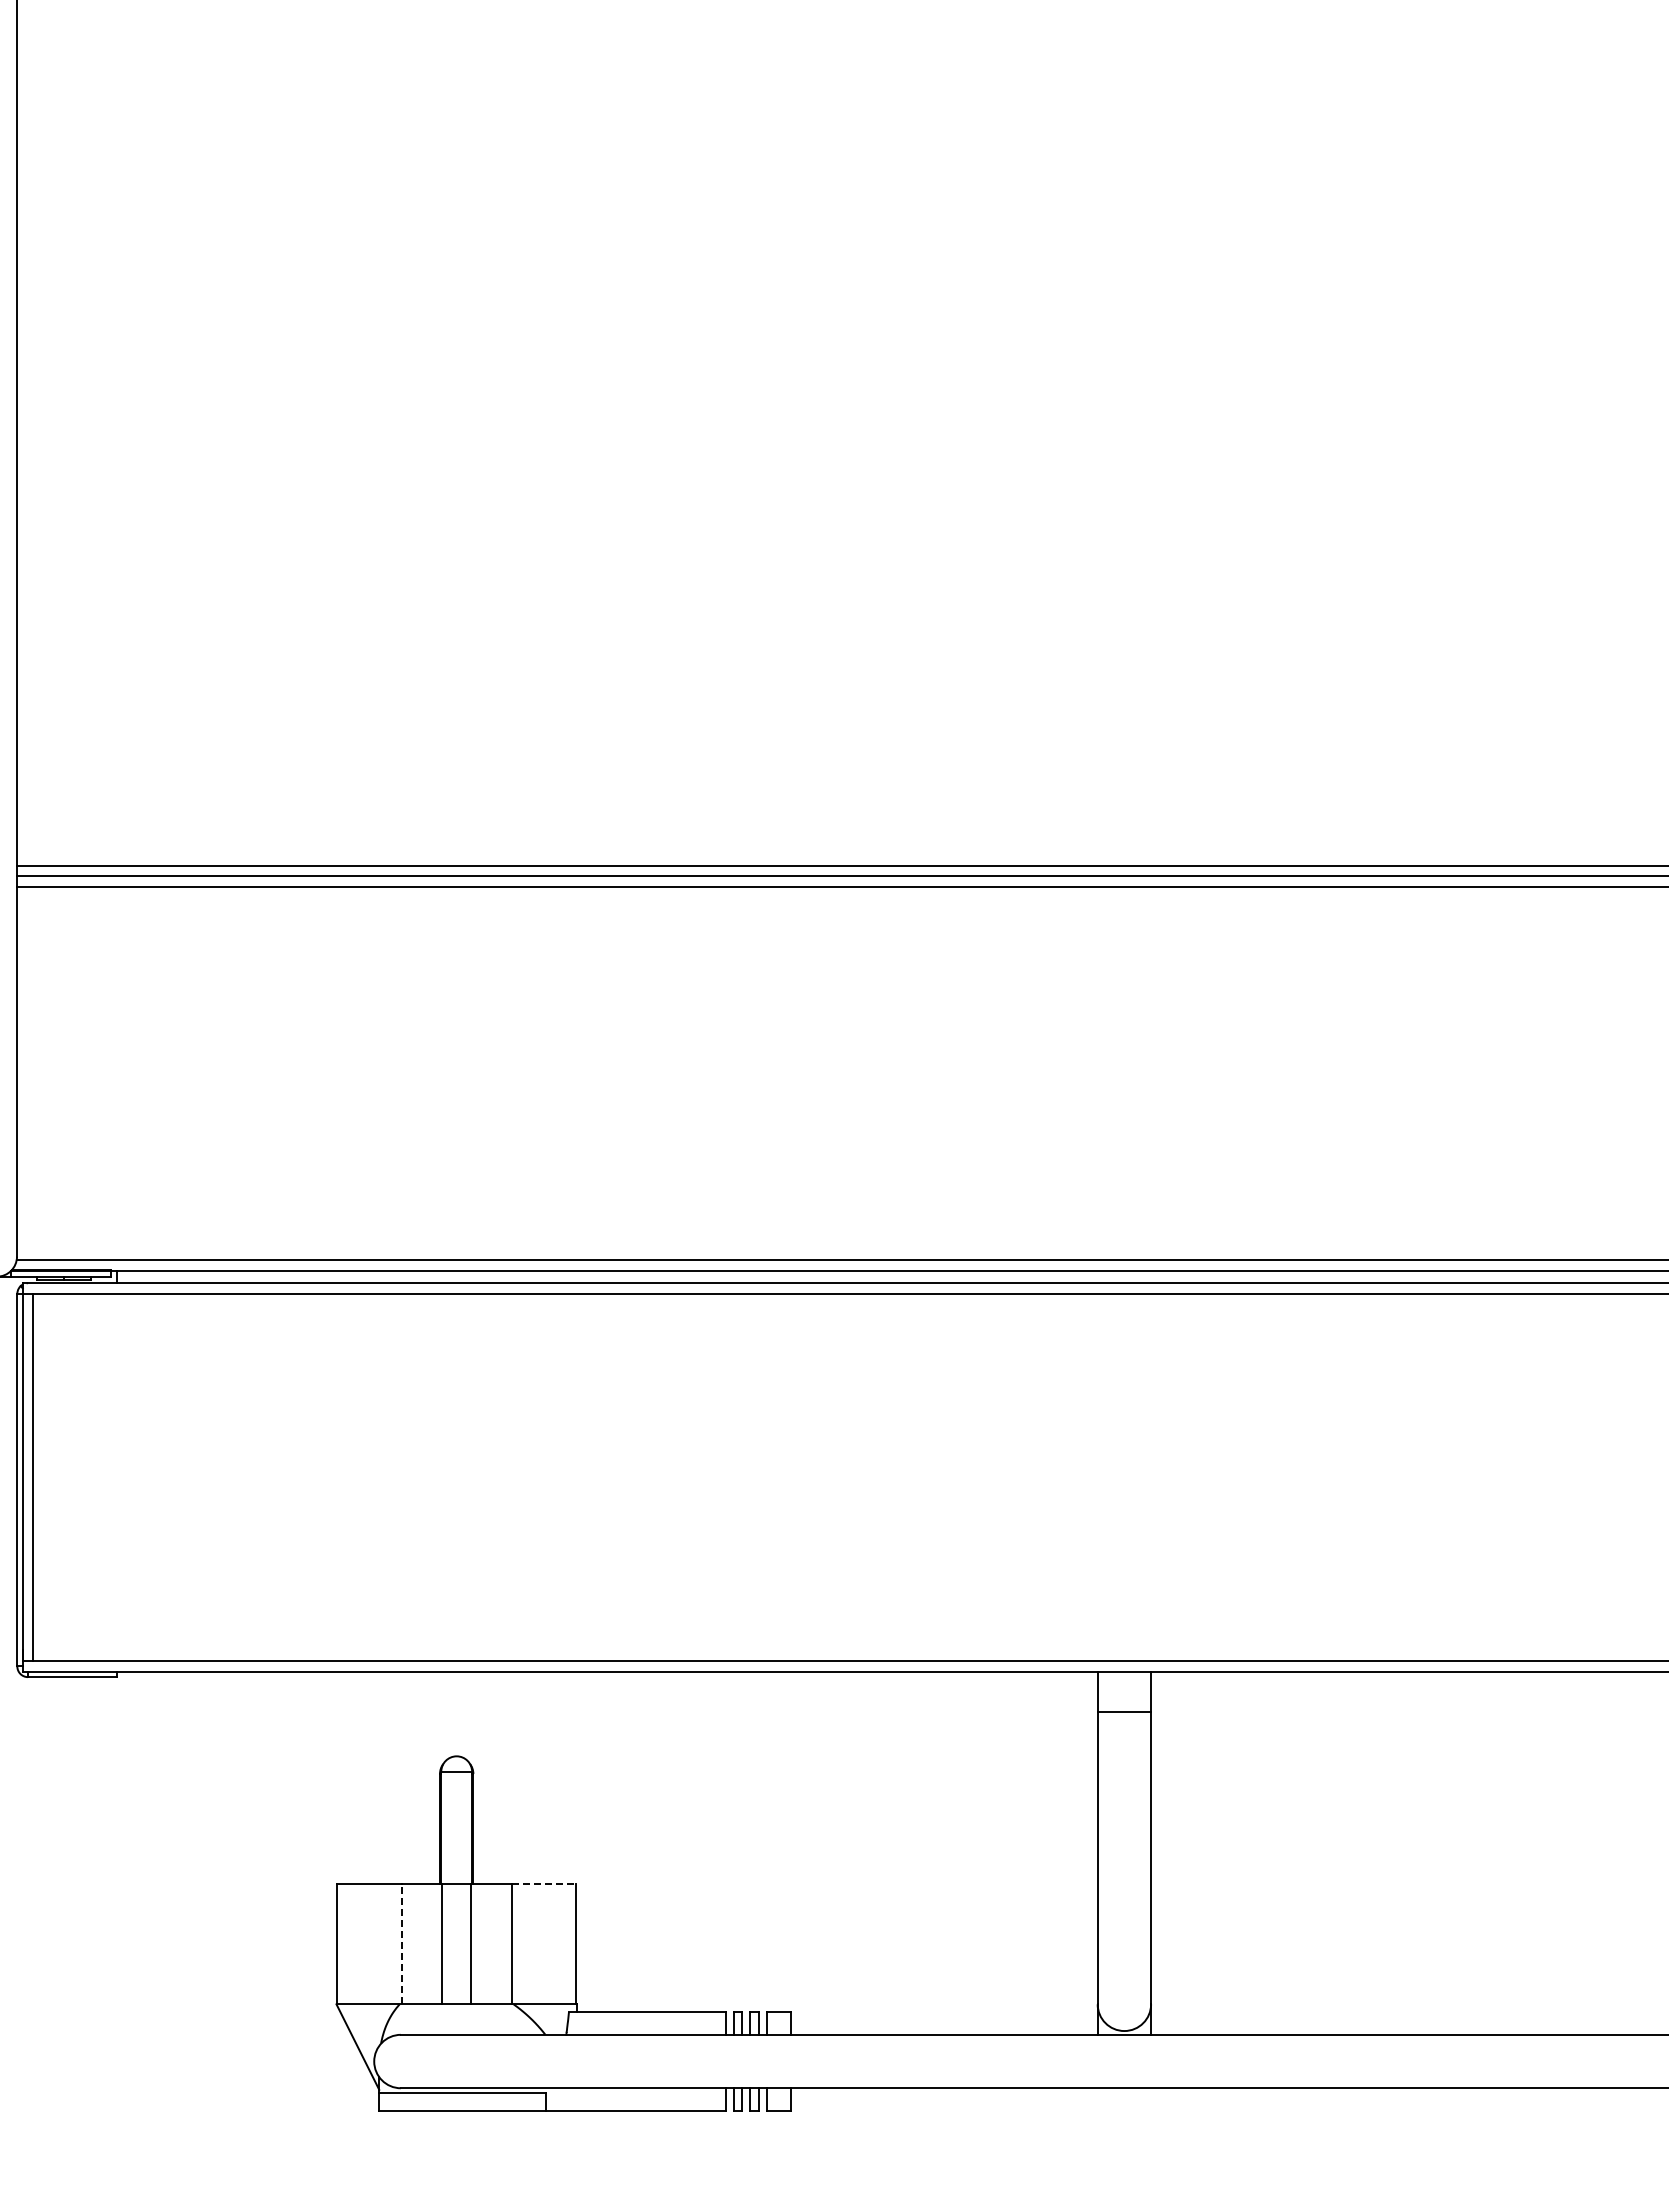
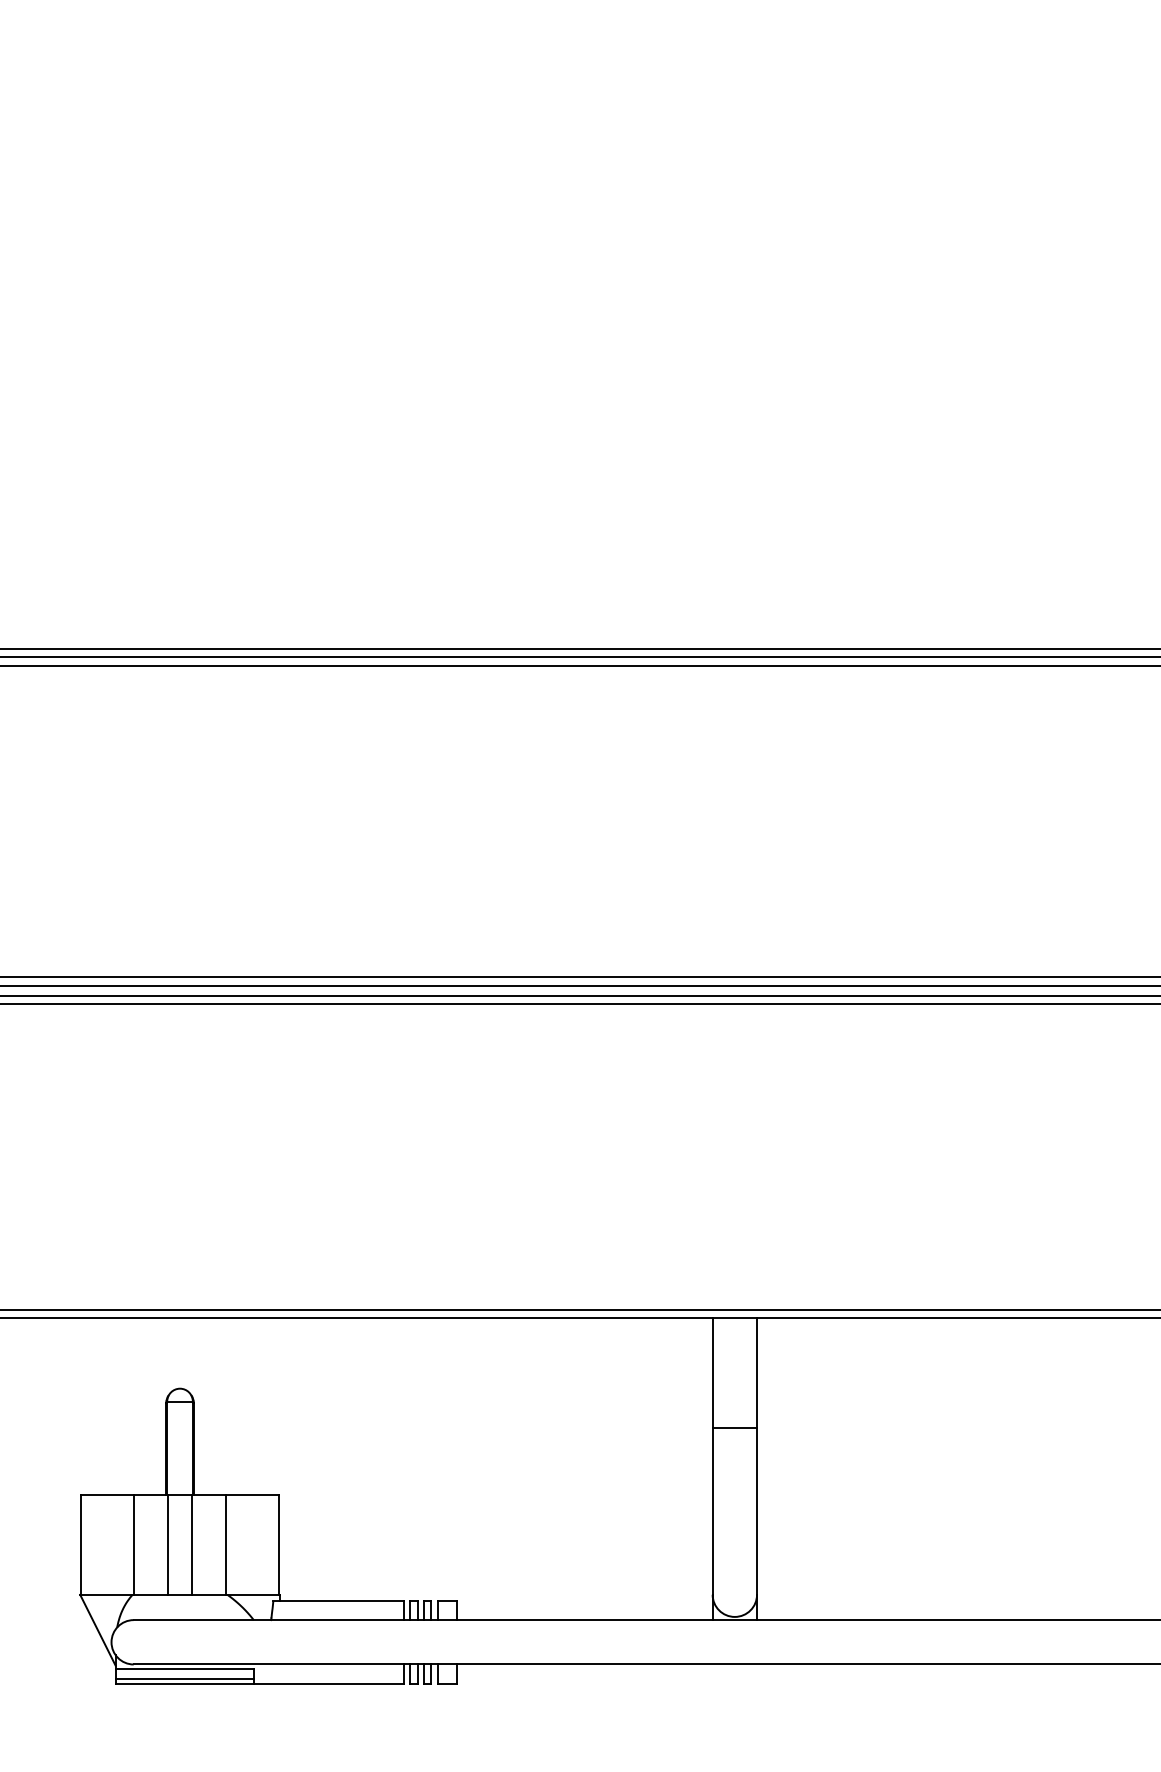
line: (1124, 1712) -> (734, 1428), moved
line: (544, 1884) -> (253, 1495), dashed -> solid
line: (401, 1943) -> (134, 1544), dashed -> solid
line: (462, 2106) -> (184, 1679), added

